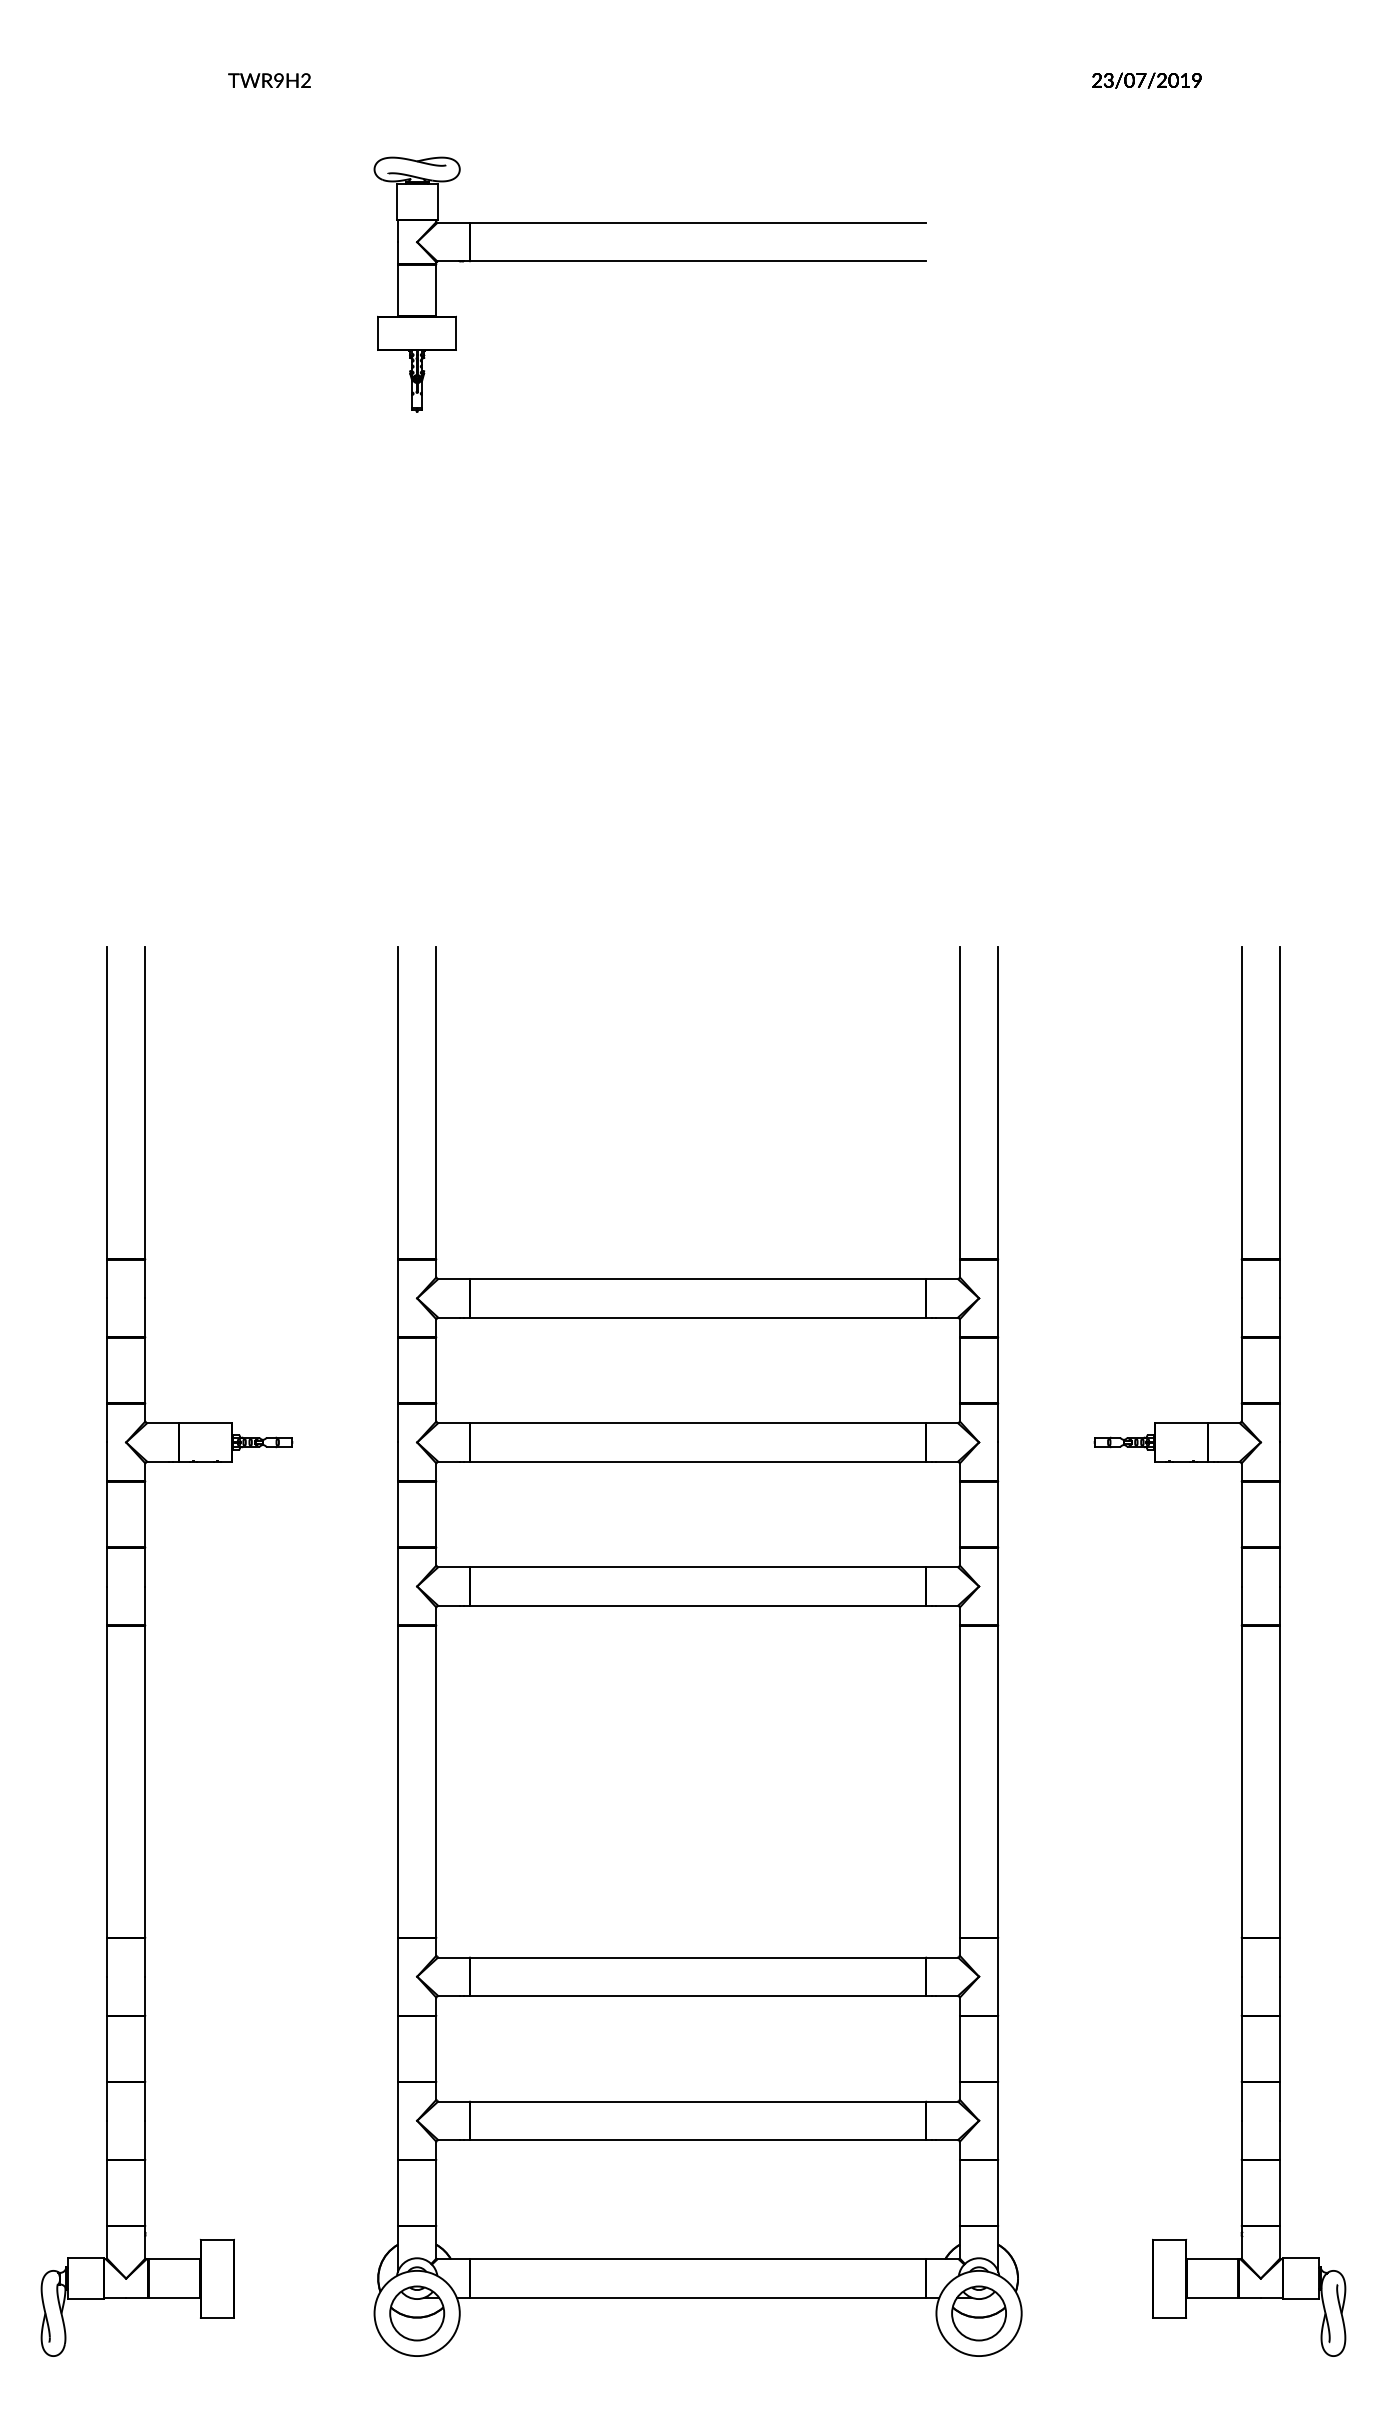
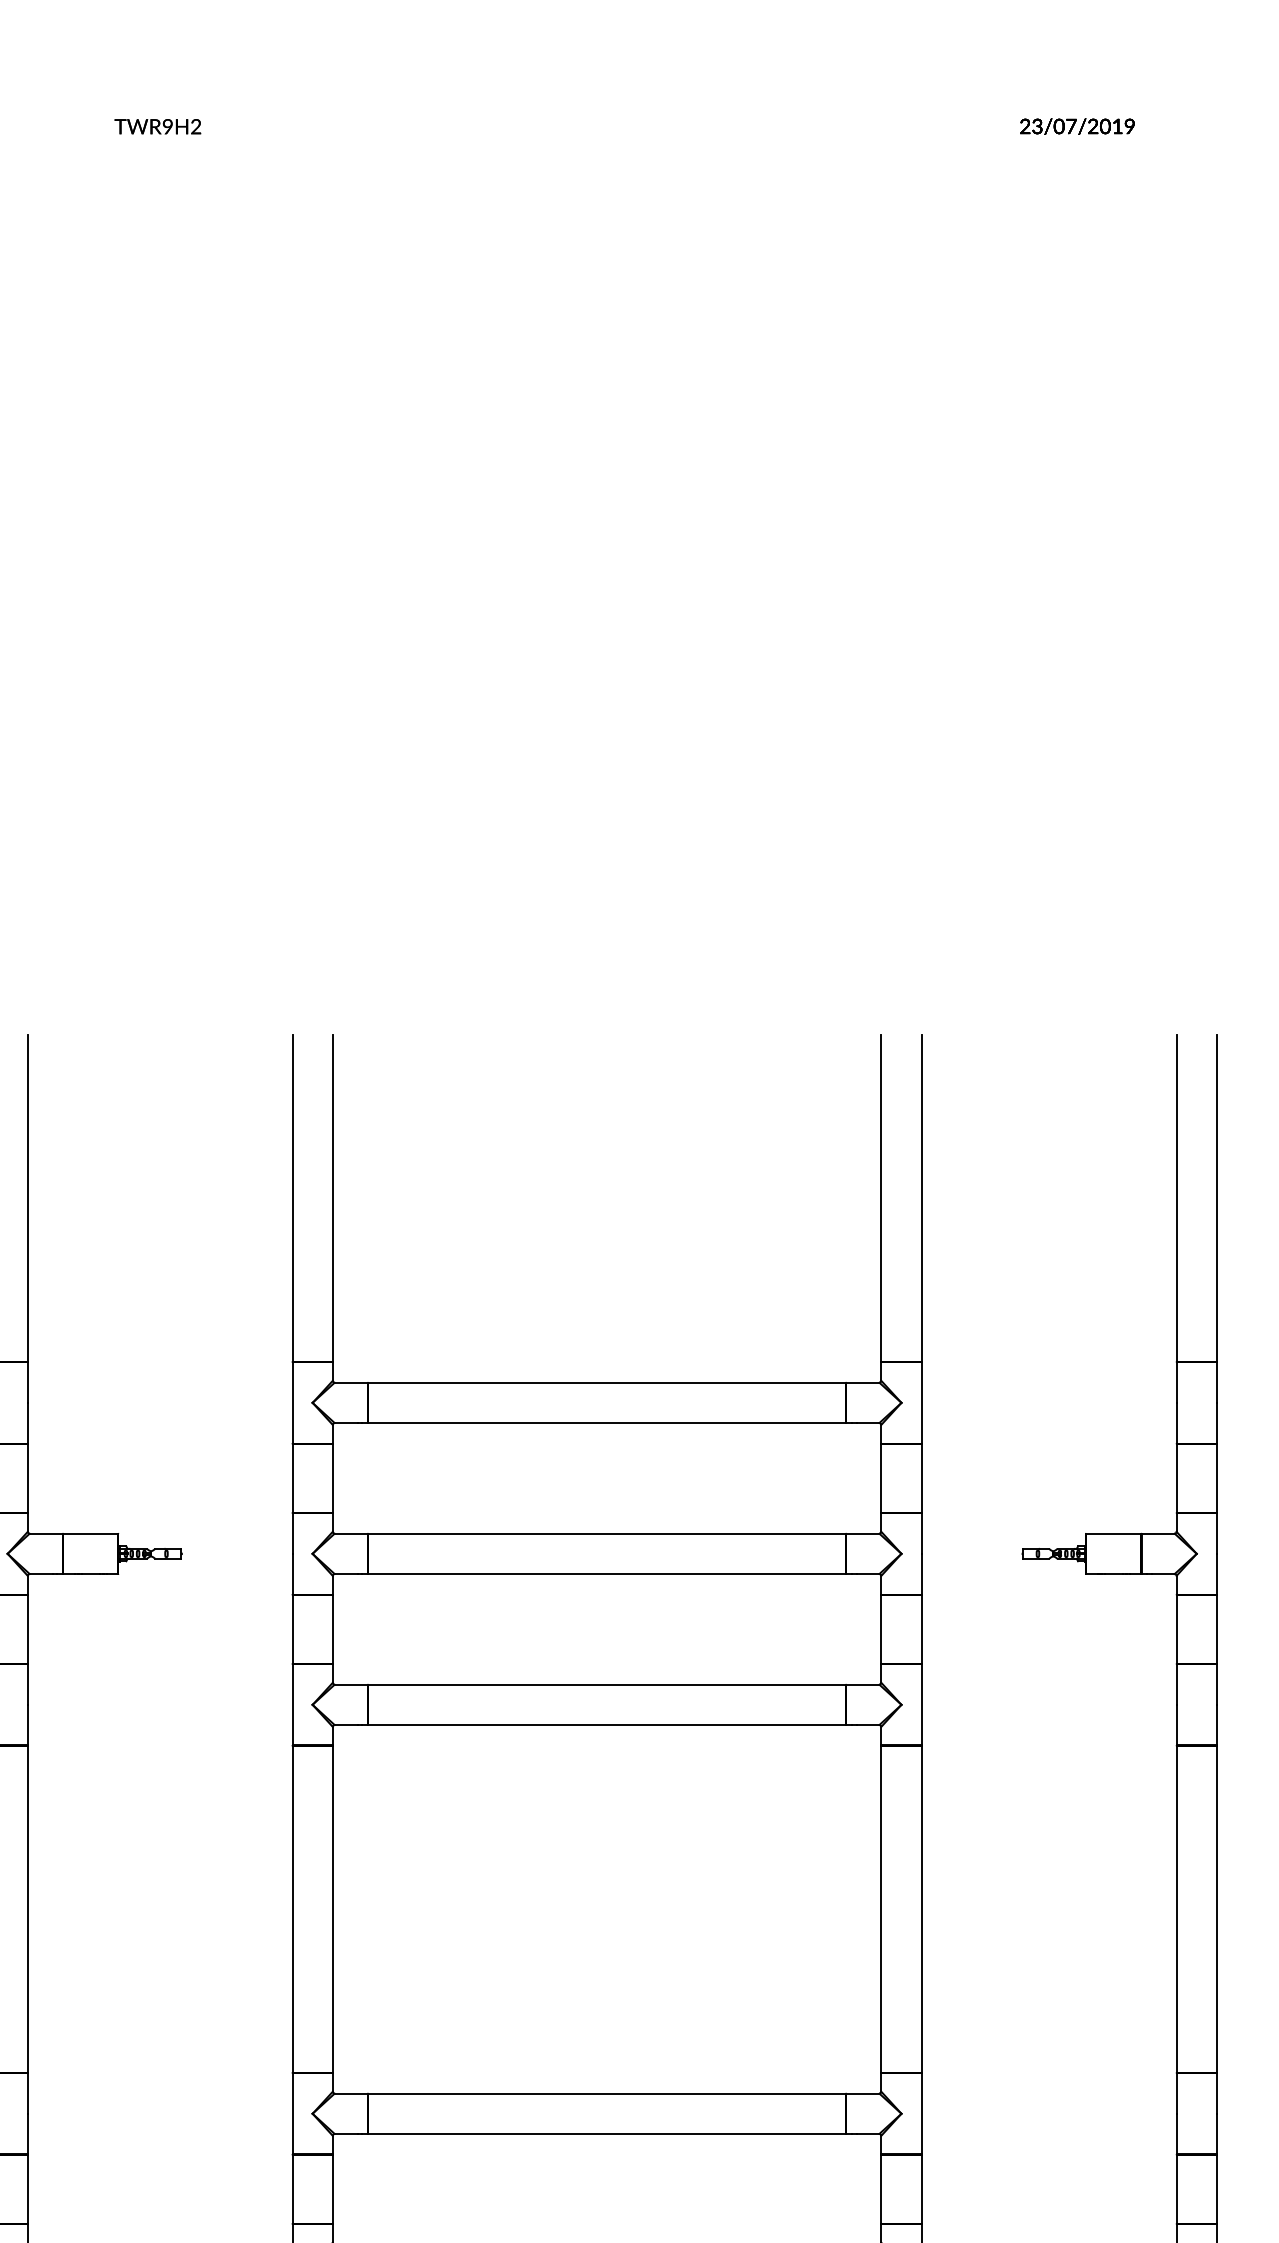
part: (649, 261) -> (556, 316), removed

